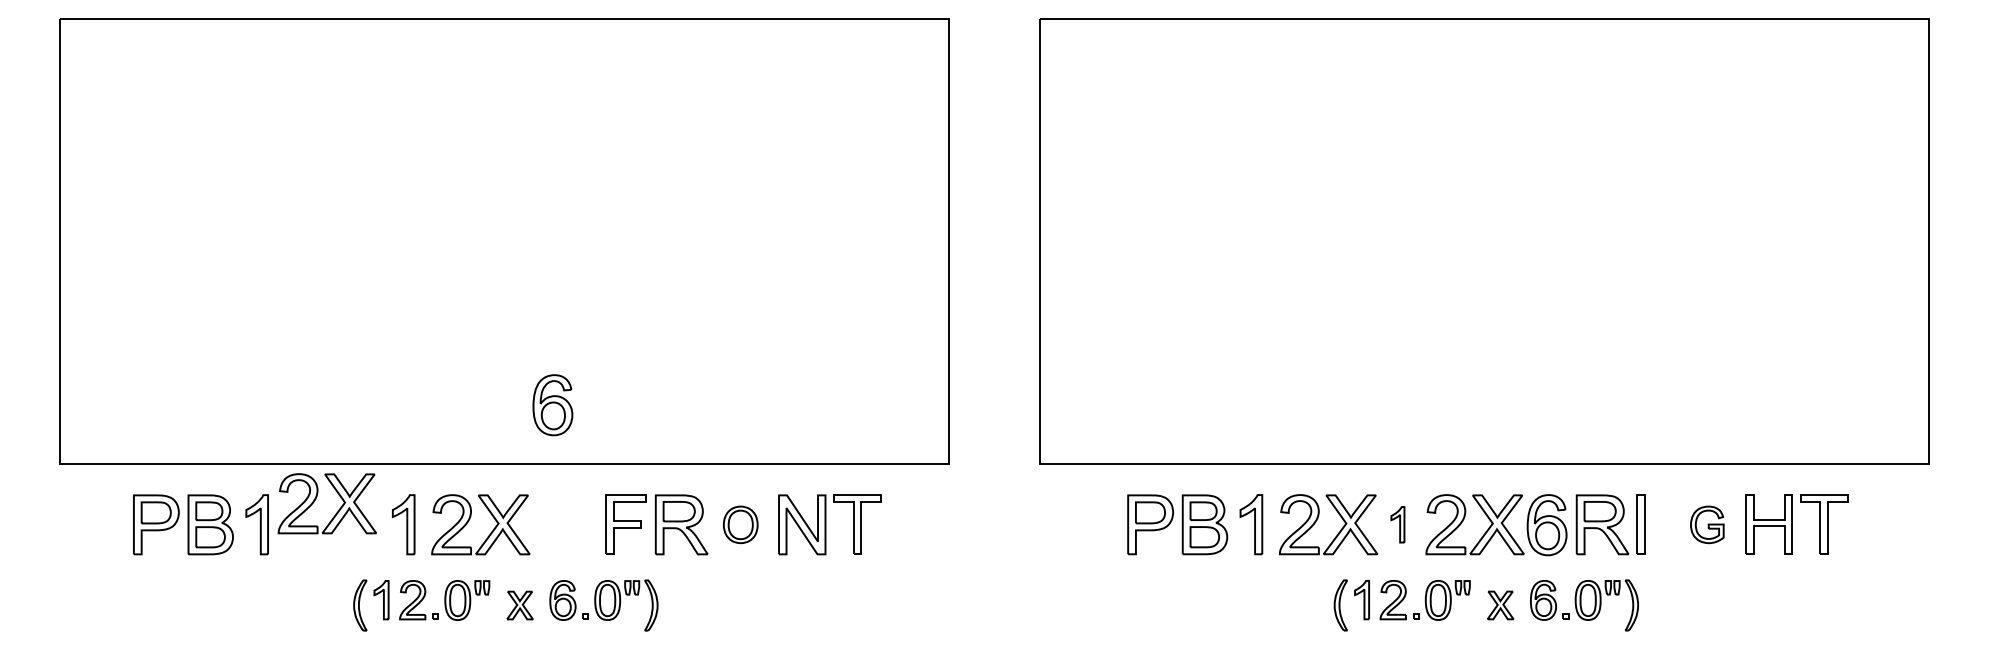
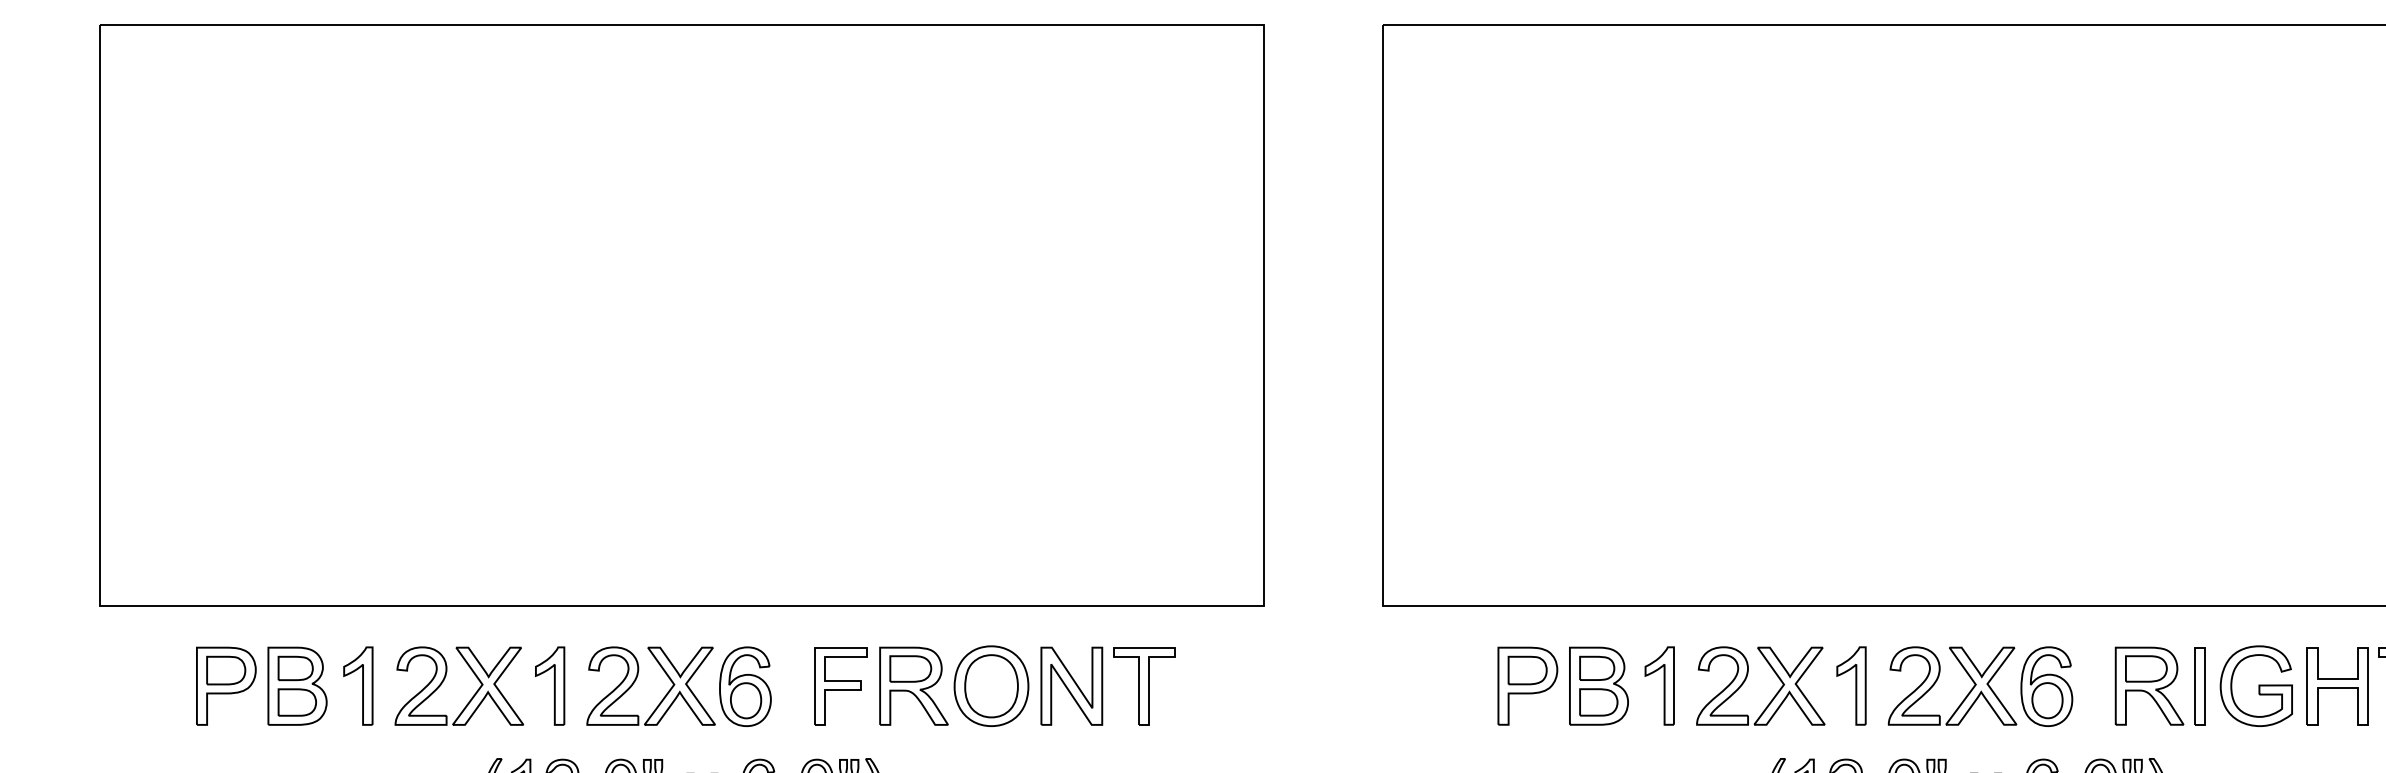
part: (552, 405) -> (744, 687), moved
part: (316, 499) -> (445, 680), moved
part: (740, 524) -> (990, 685), size x1.67
part: (1397, 524) -> (1850, 685), size x1.67
part: (1610, 524) -> (2159, 685), moved
part: (1707, 524) -> (2256, 685), size x1.67

